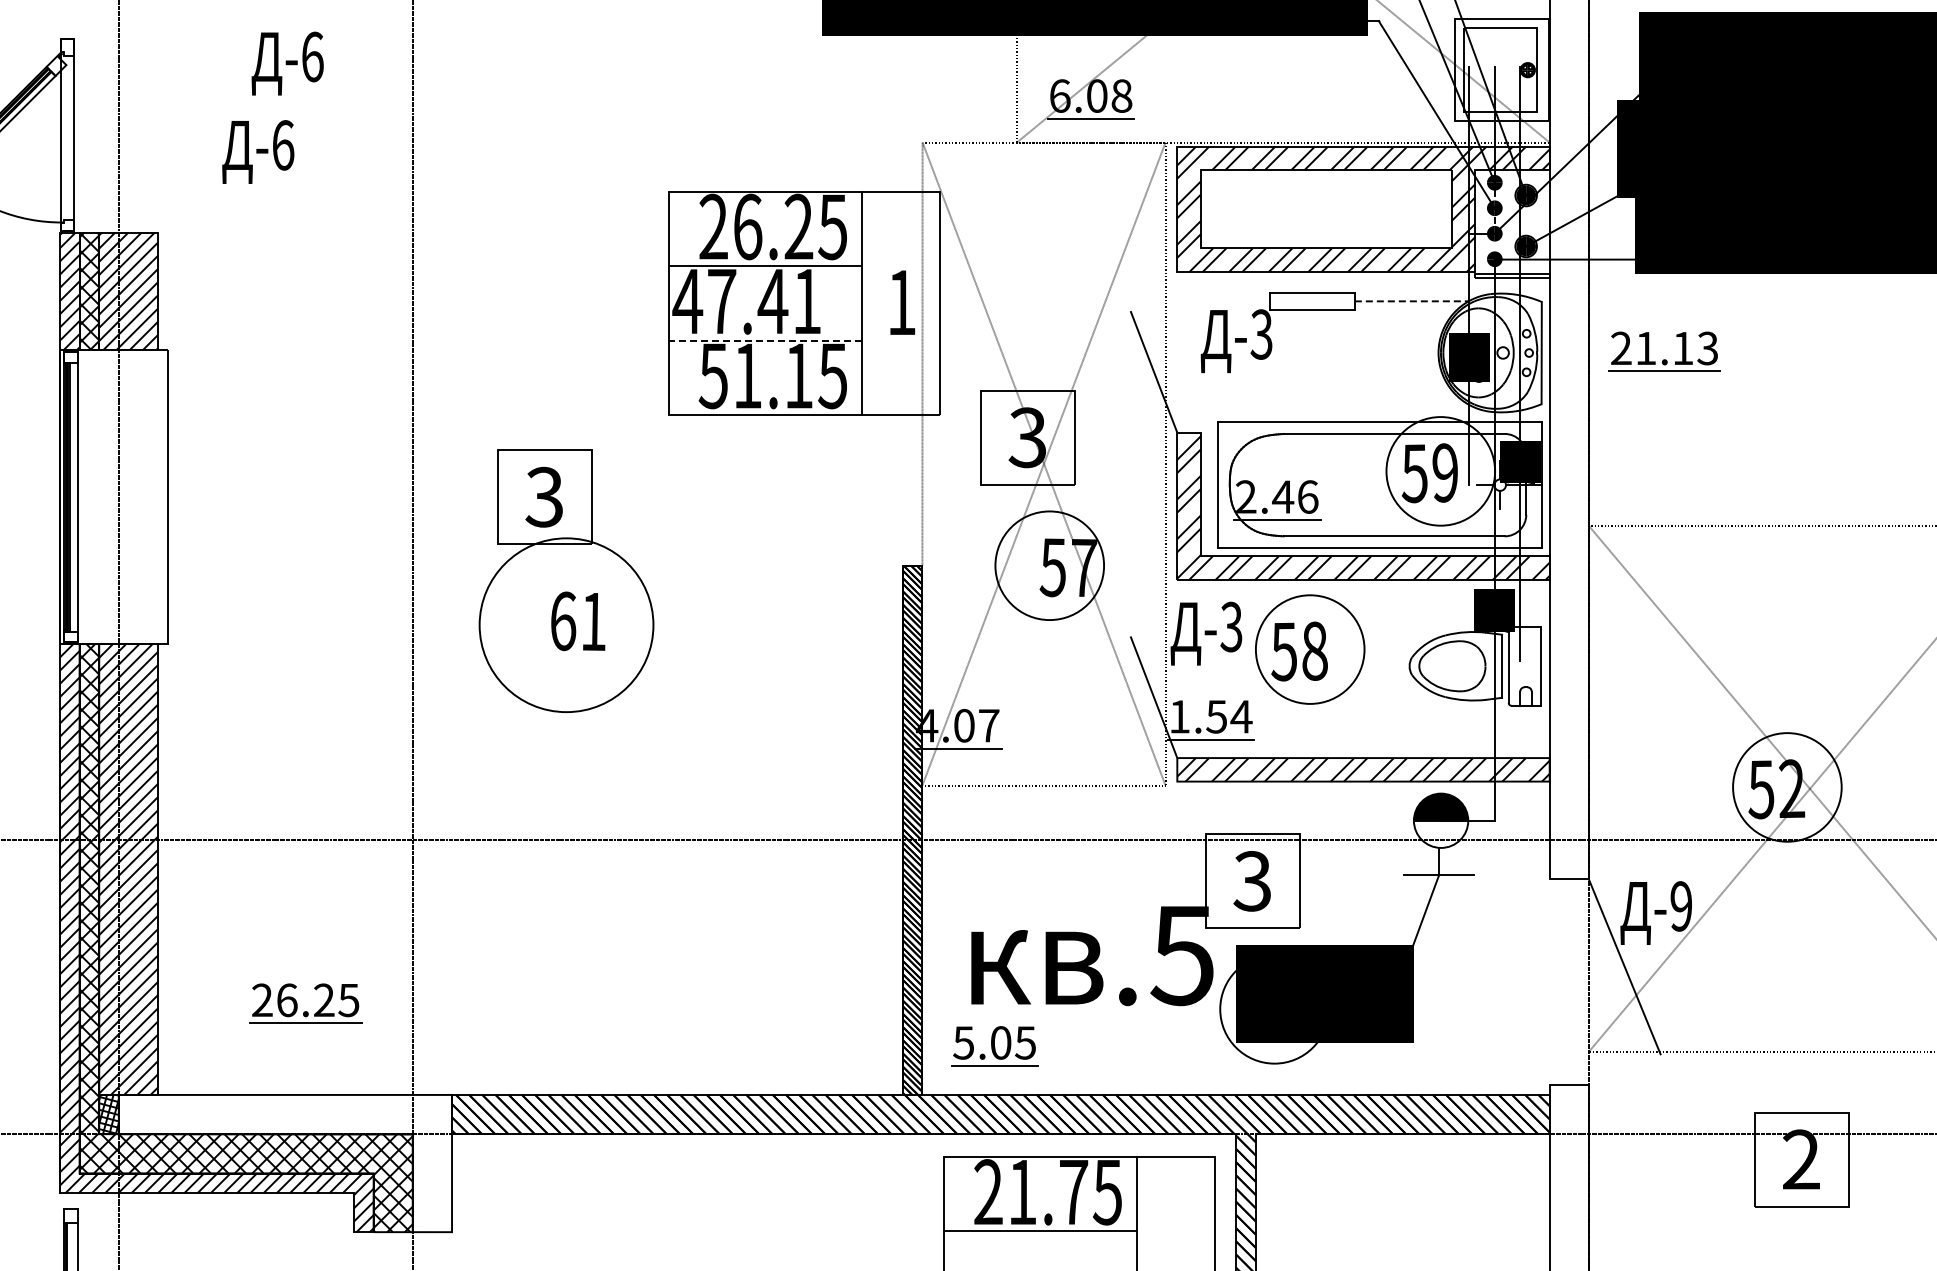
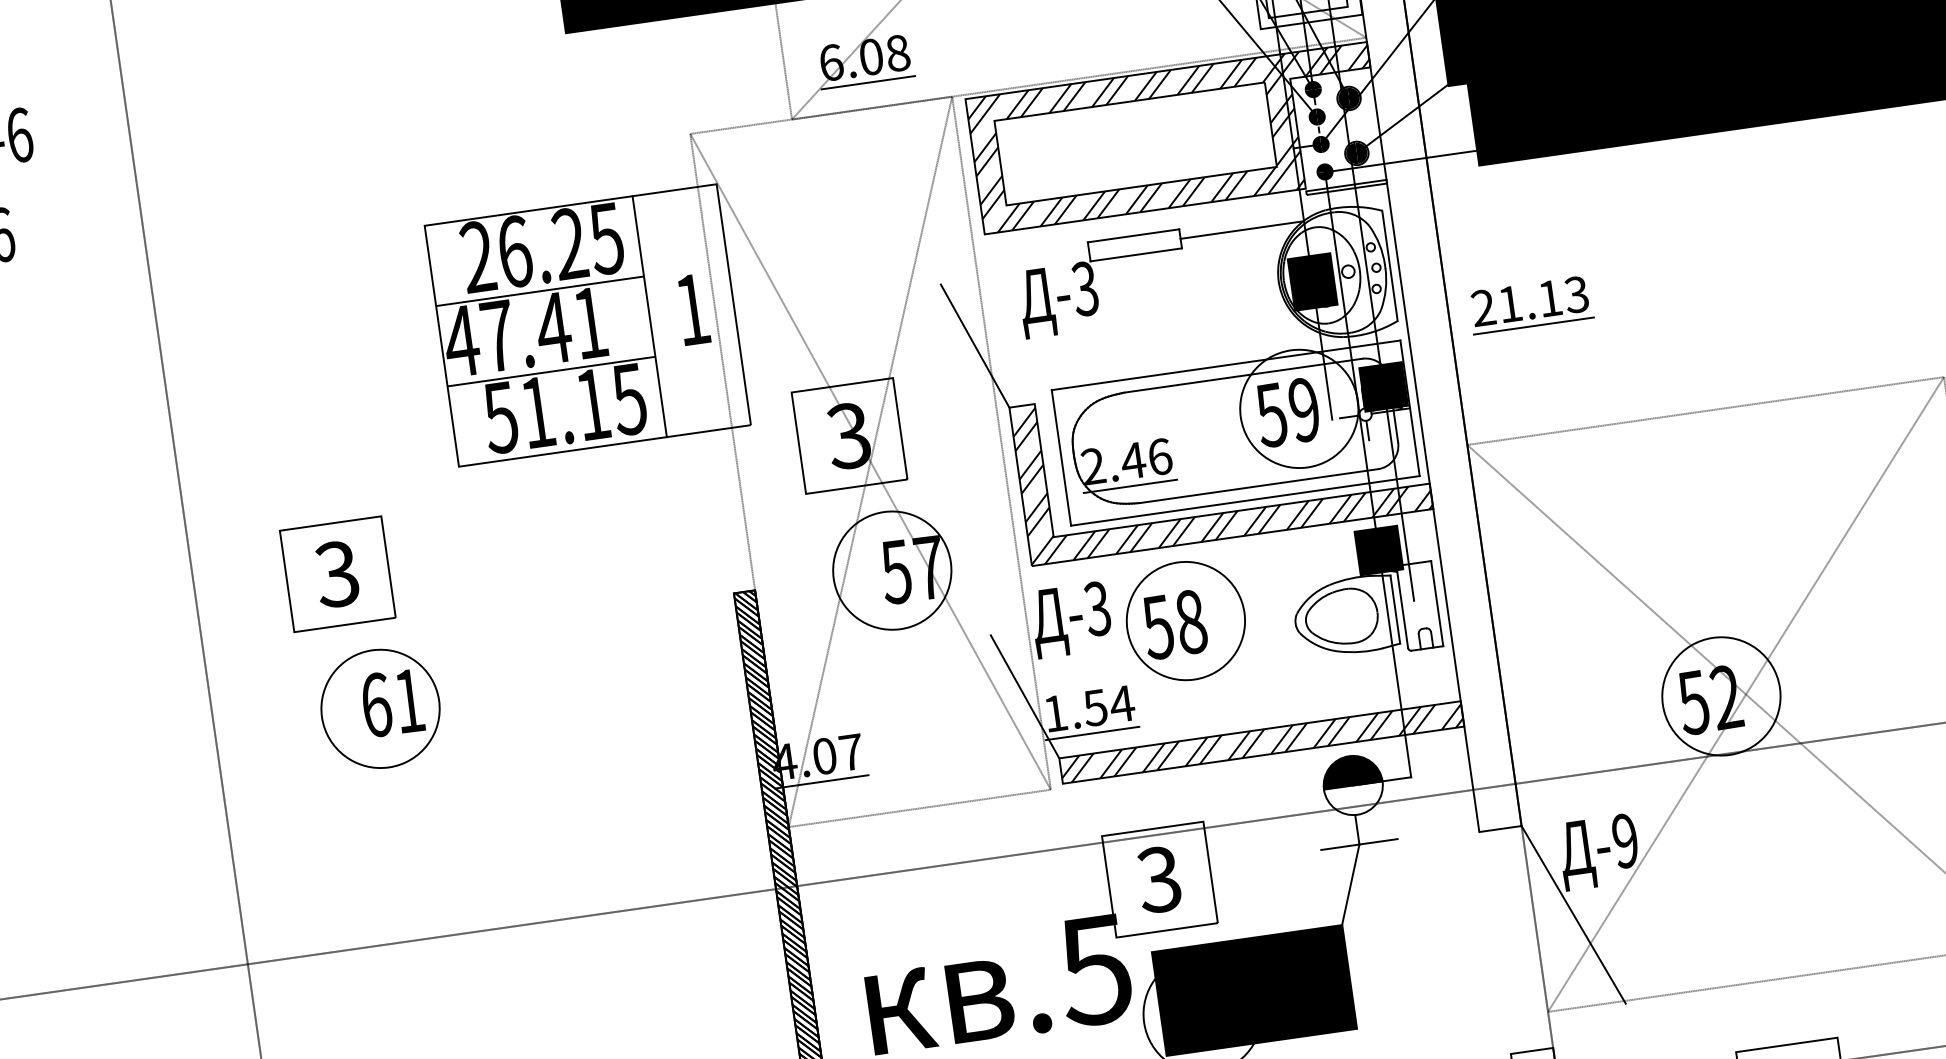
line: (1412, 301) -> (1242, 230), dashed -> solid
line: (765, 340) -> (551, 371), dashed -> solid
part: (1664, 359) -> (1531, 313), moved
circle: (566, 624) -> (380, 708), size x0.62

